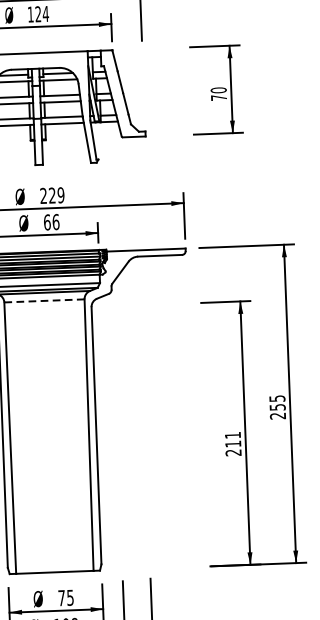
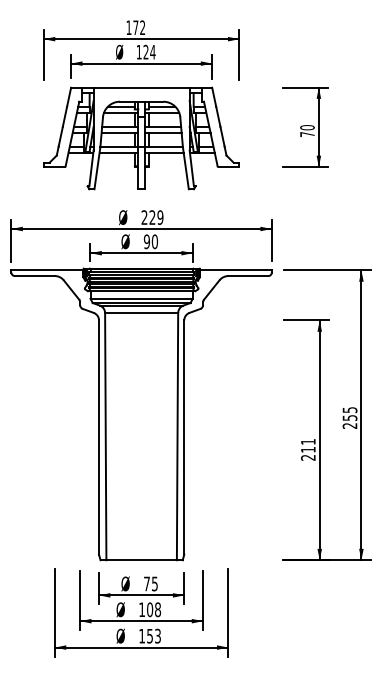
text: (51, 221) -> (150, 241), 66 -> 90
line: (44, 301) -> (141, 313), dashed -> solid

